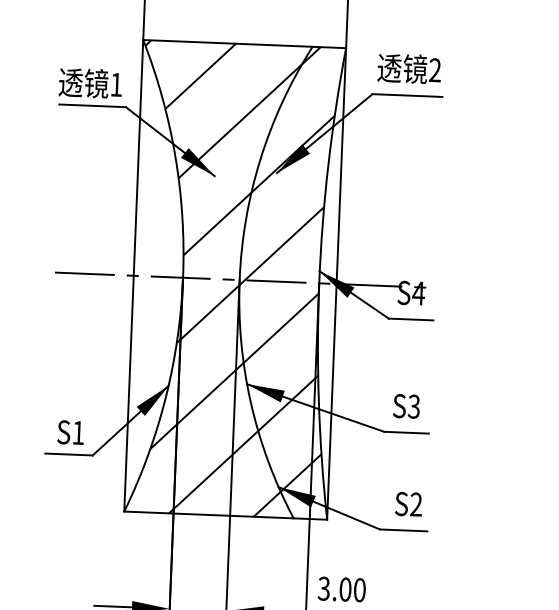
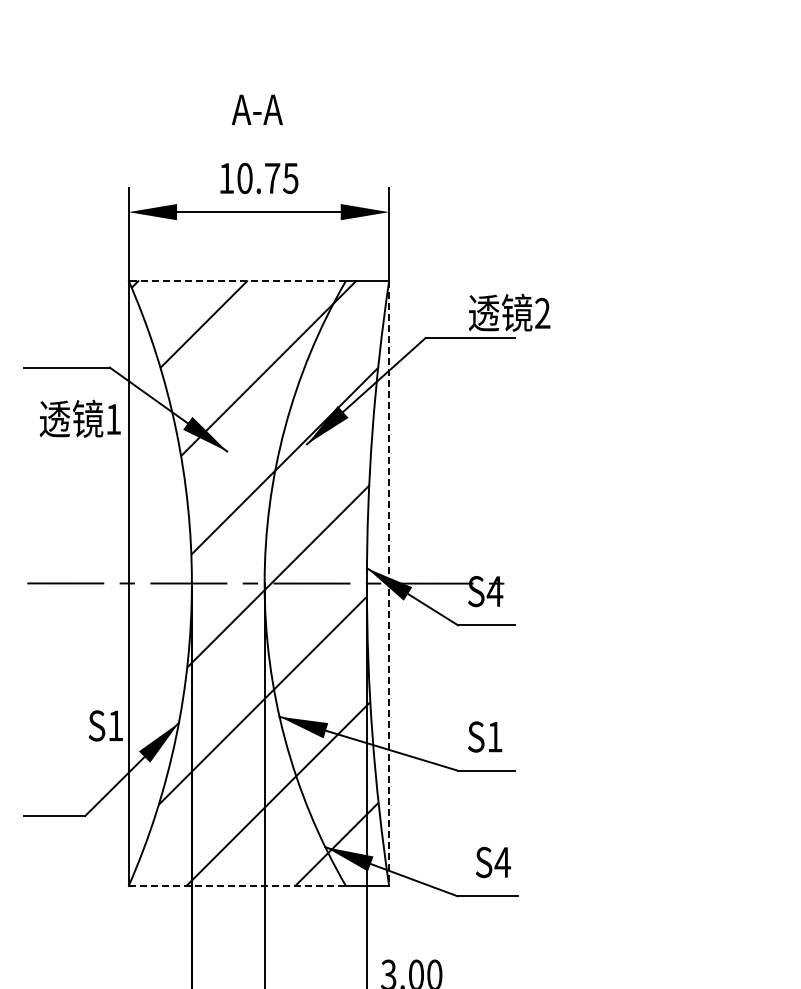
line: (228, 43) -> (237, 280), solid -> dashed
text: (409, 68) -> (509, 312), moved
text: (90, 83) -> (79, 418), moved
line: (336, 283) -> (389, 583), solid -> dashed
text: (413, 406) -> (494, 736), S3 -> S1
text: (70, 432) -> (105, 725), moved
text: (416, 503) -> (502, 861), S2 -> S4
line: (209, 515) -> (237, 886), solid -> dashed

